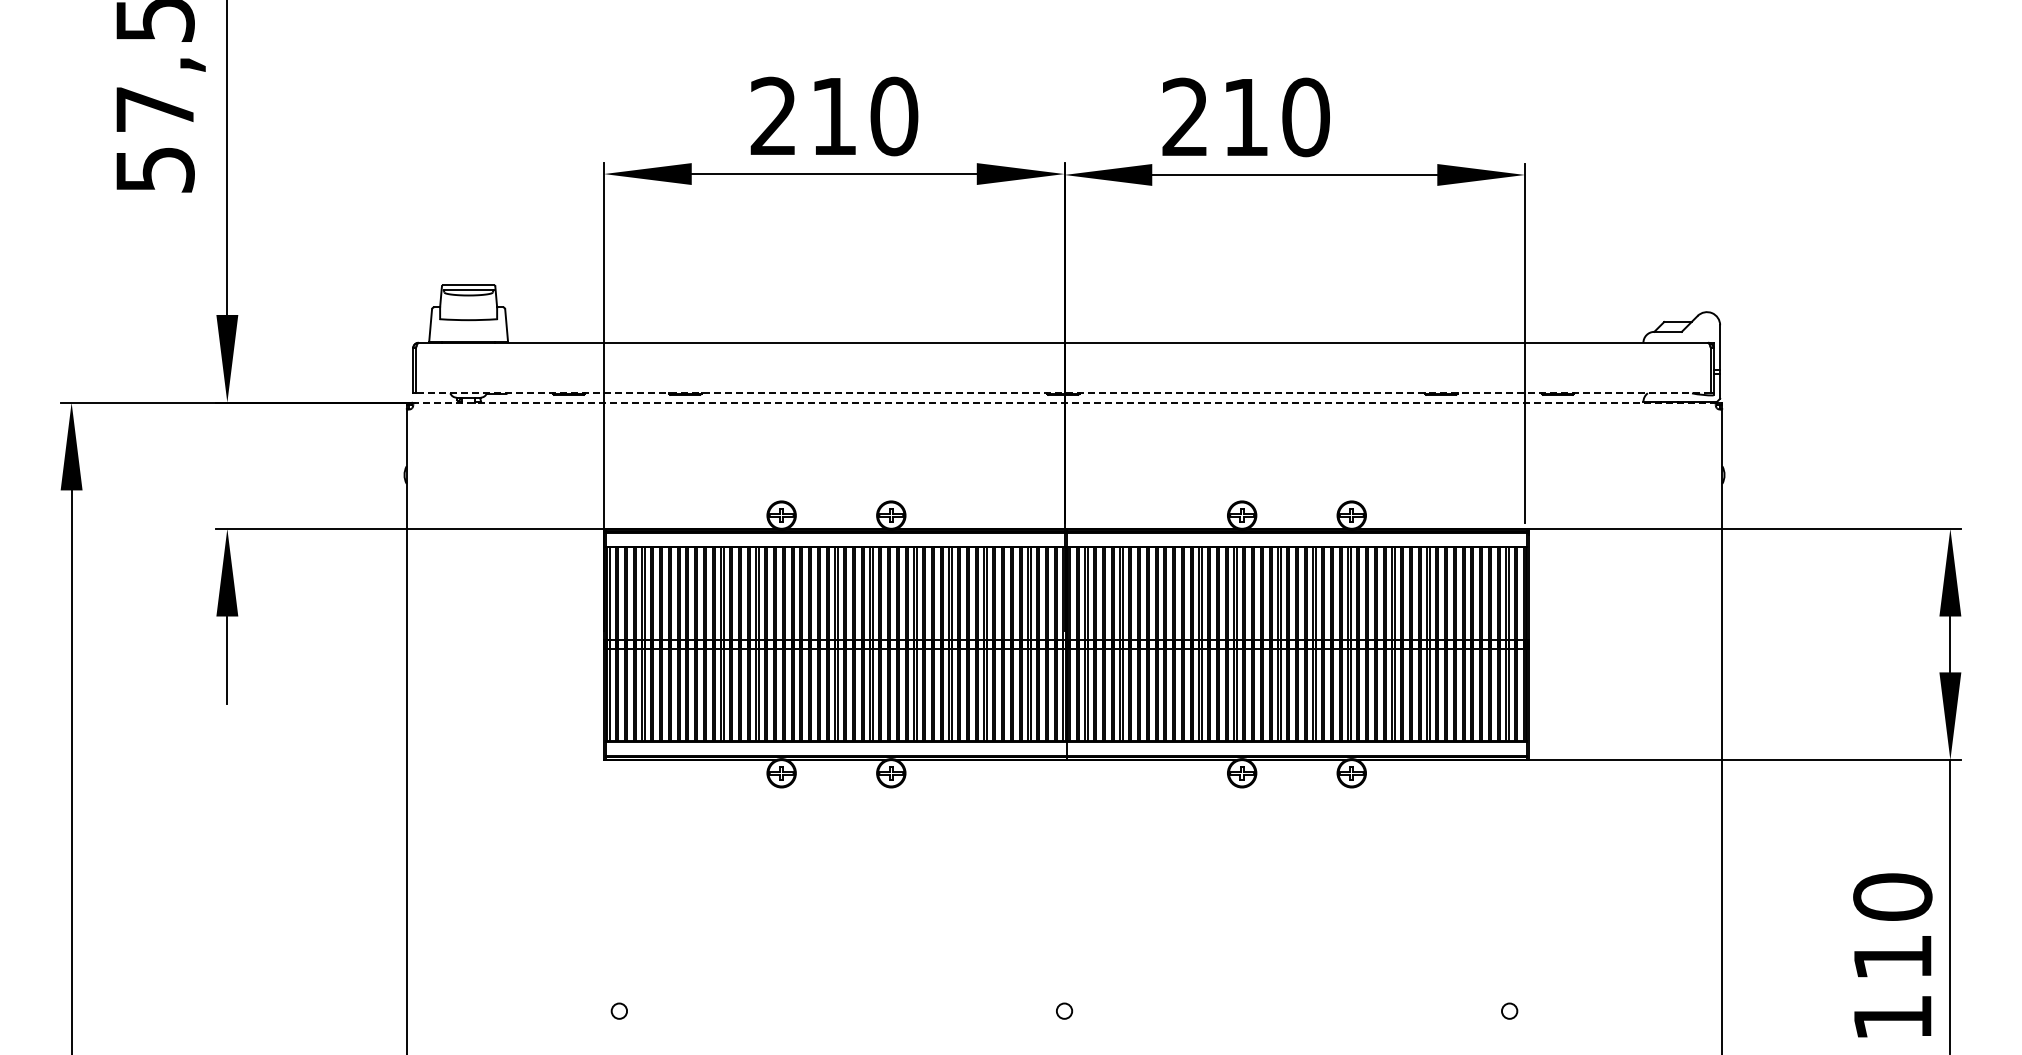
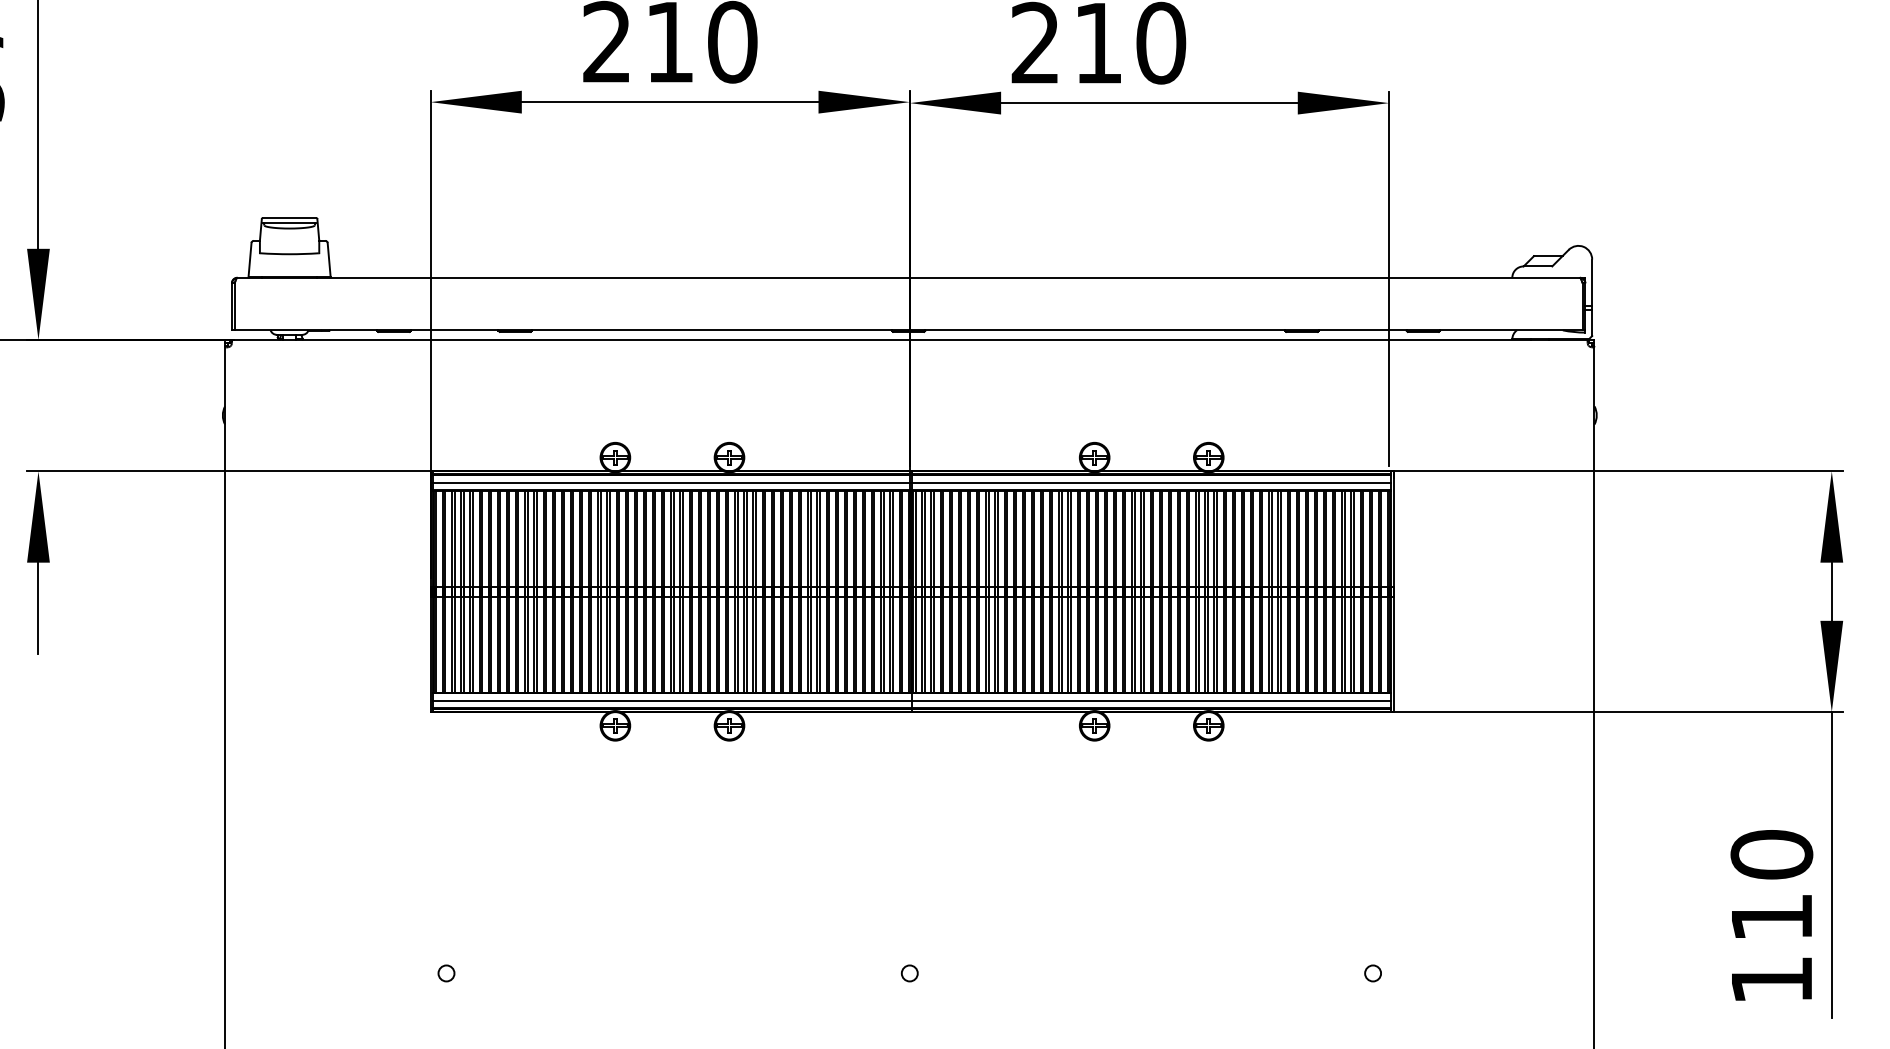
line: (1063, 393) -> (908, 330), dashed -> solid
line: (1064, 402) -> (909, 339), dashed -> solid
line: (1066, 539) -> (911, 482), added
line: (1066, 749) -> (911, 701), added

